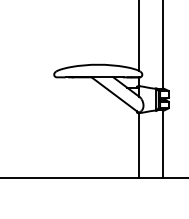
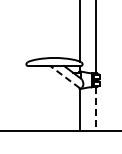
line: (113, 93) -> (64, 76), solid -> dashed
line: (162, 143) -> (95, 108), solid -> dashed

